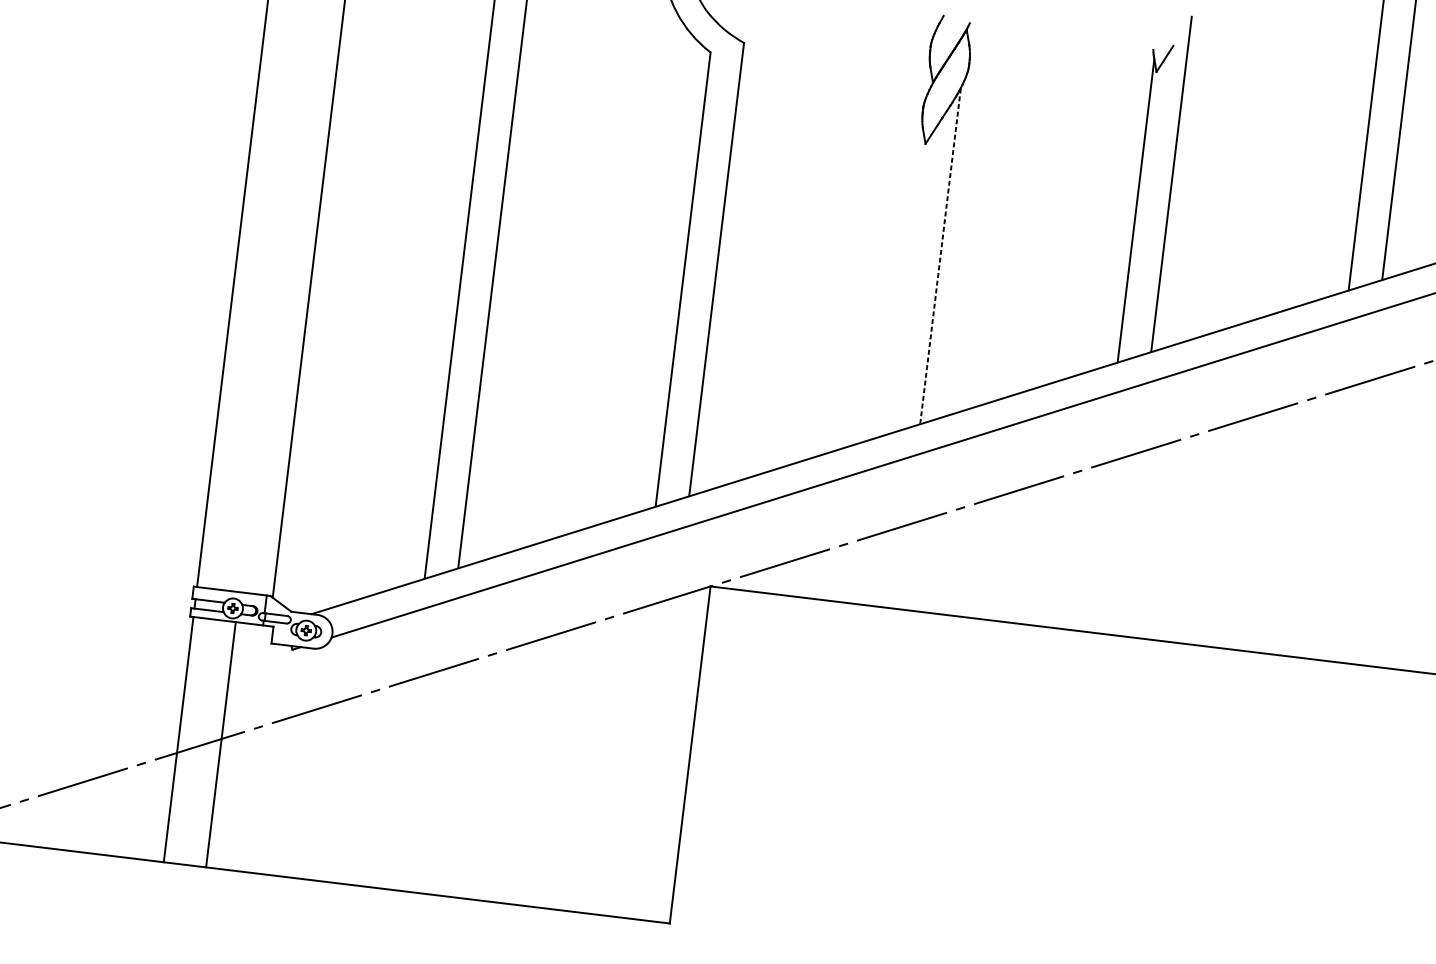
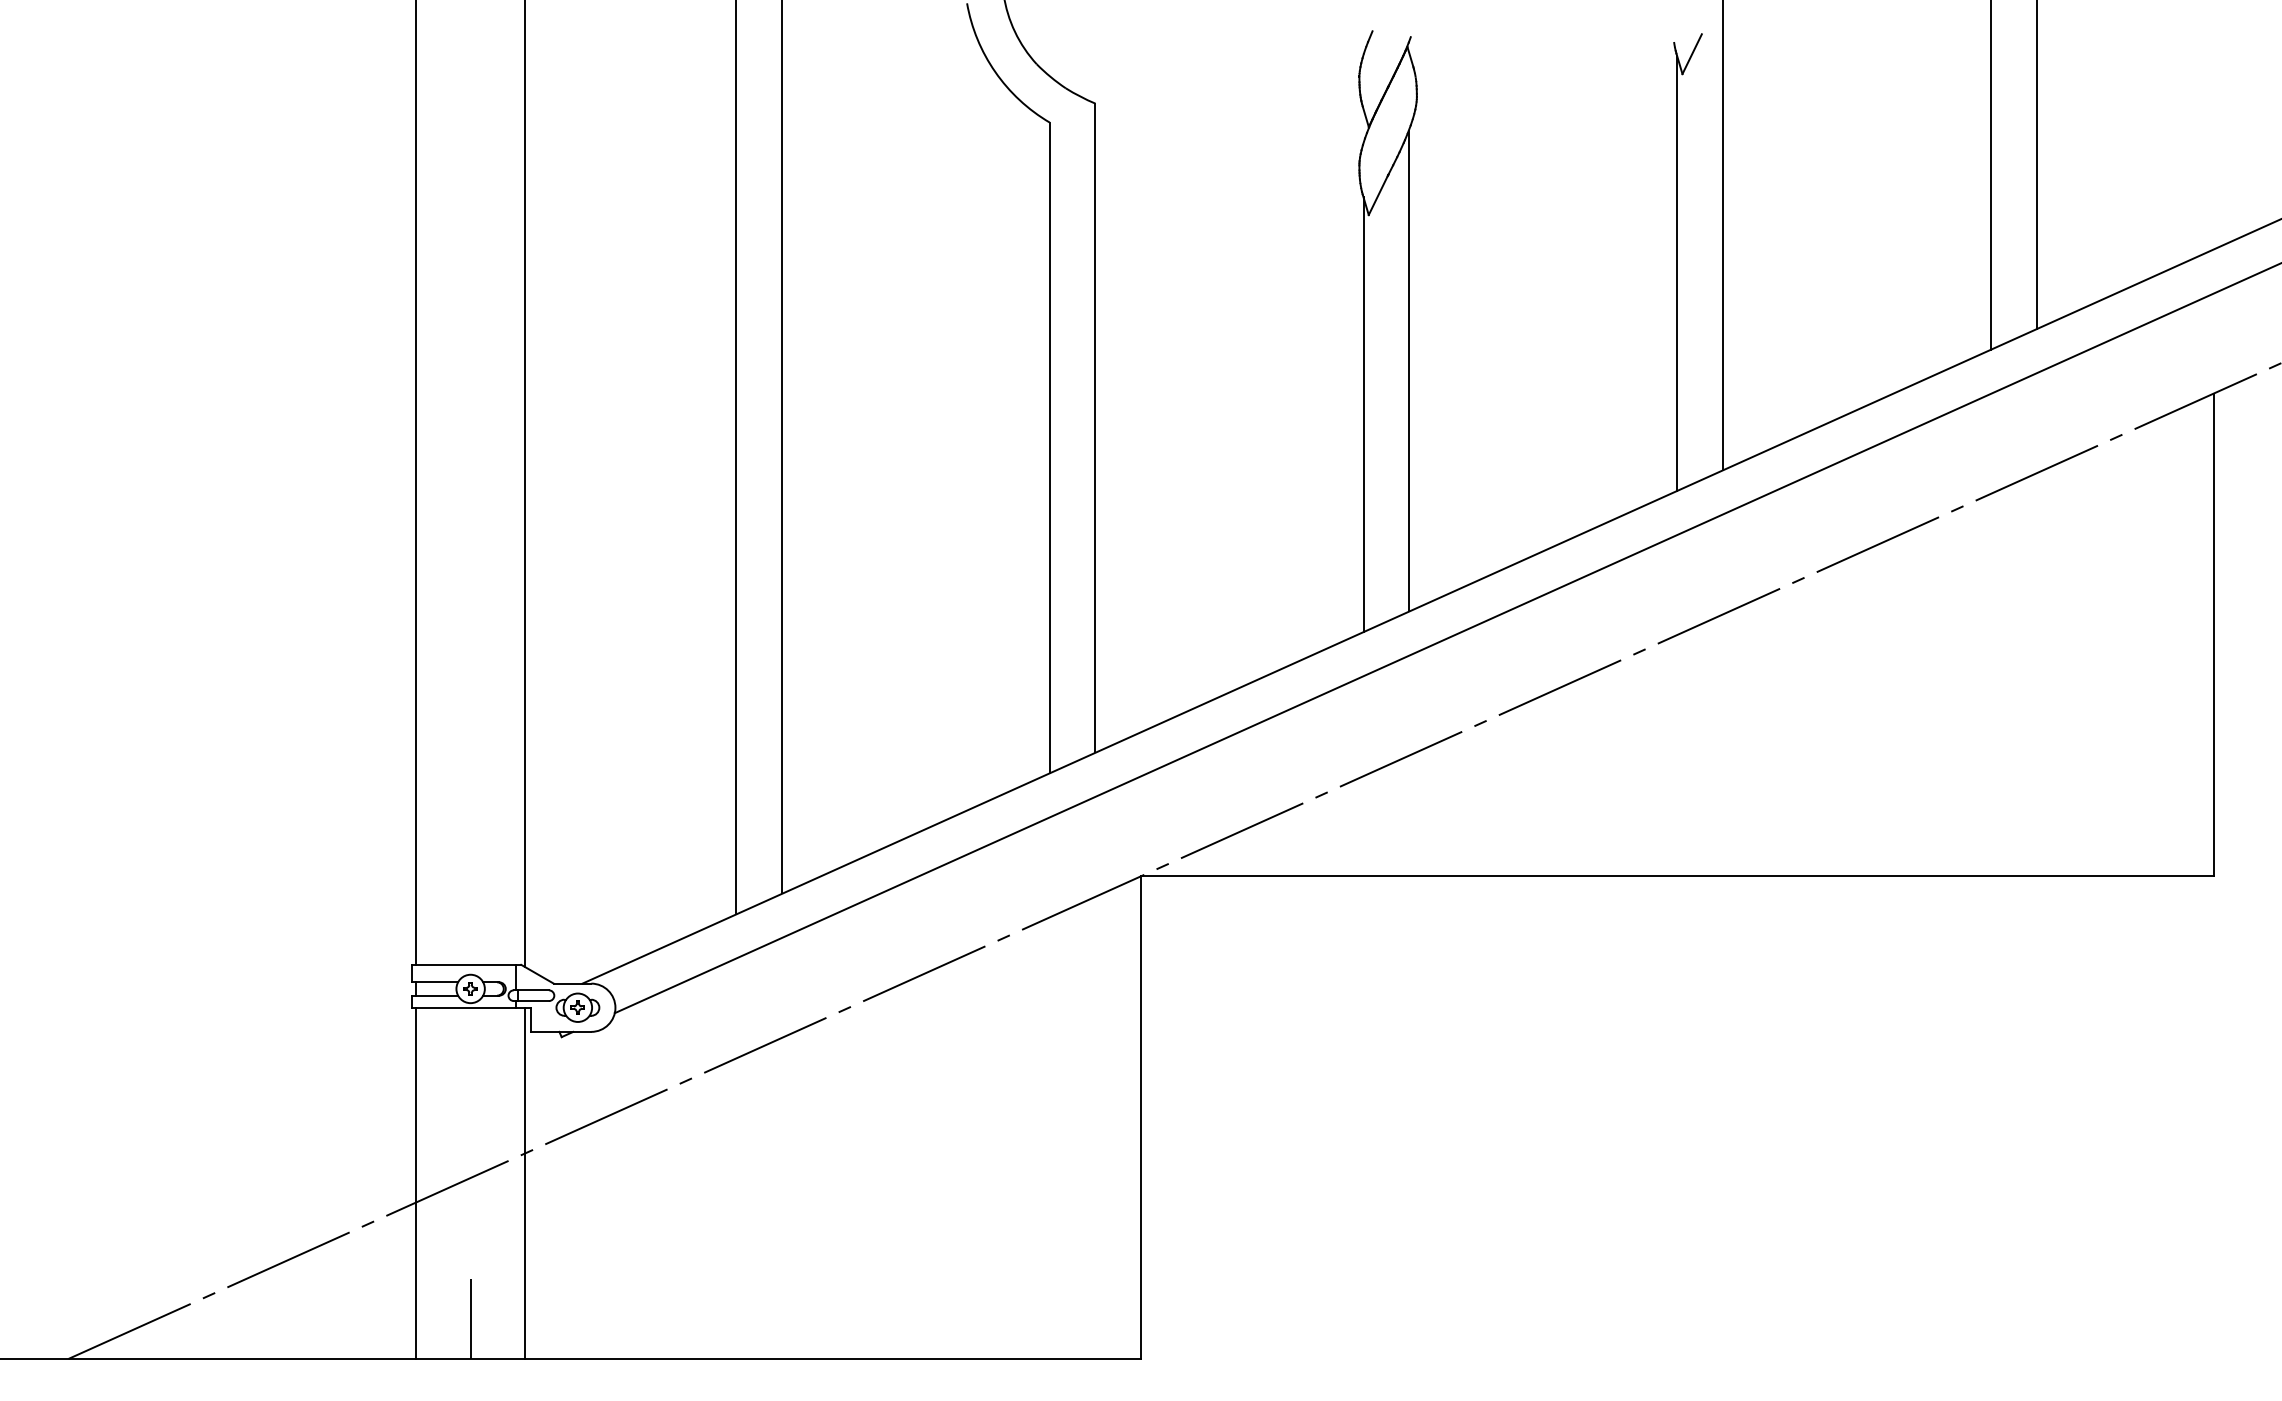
line: (940, 256) -> (1409, 371), dashed -> solid
line: (904, 282) -> (1363, 414), added
line: (220, 744) -> (524, 1182), moved
line: (205, 838) -> (470, 1318), added

